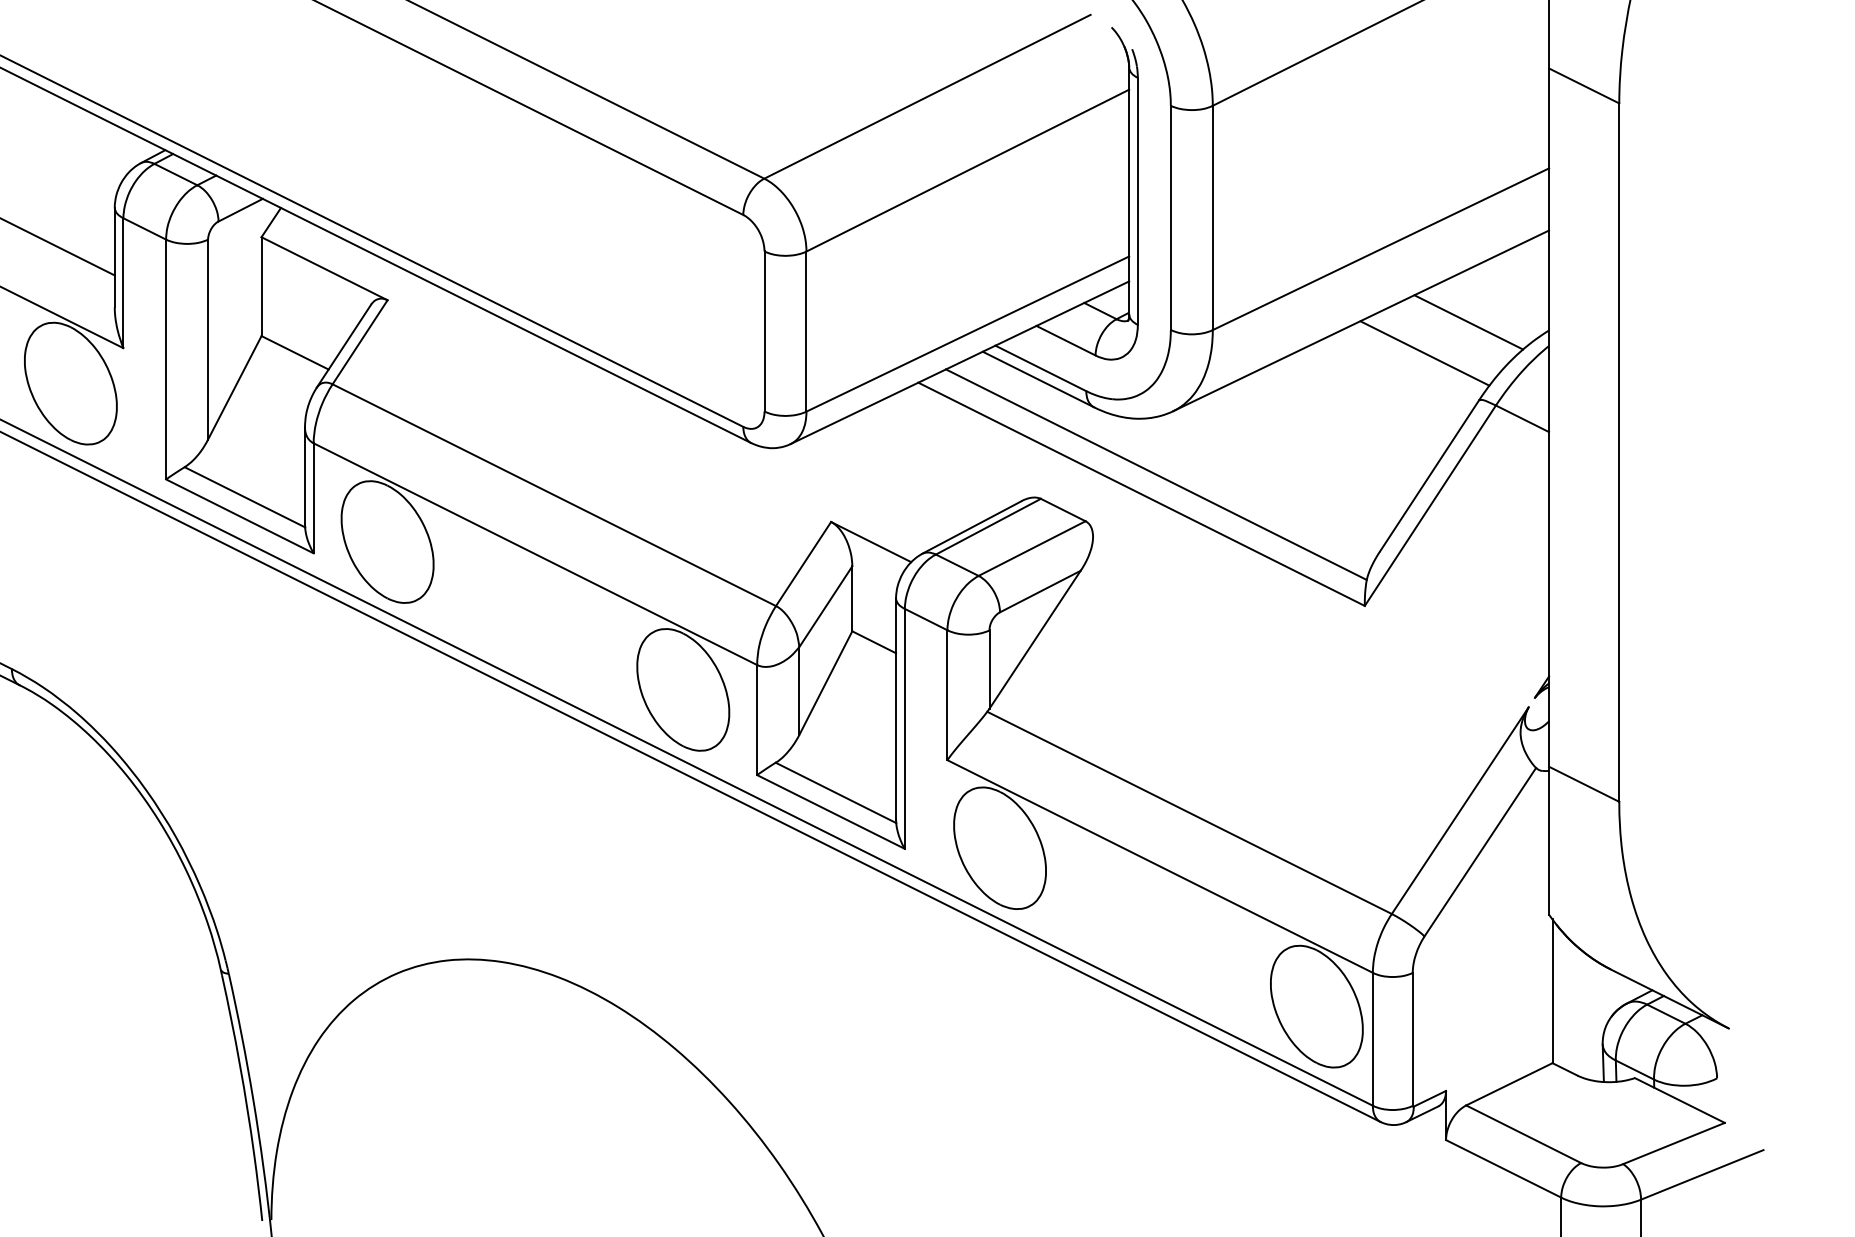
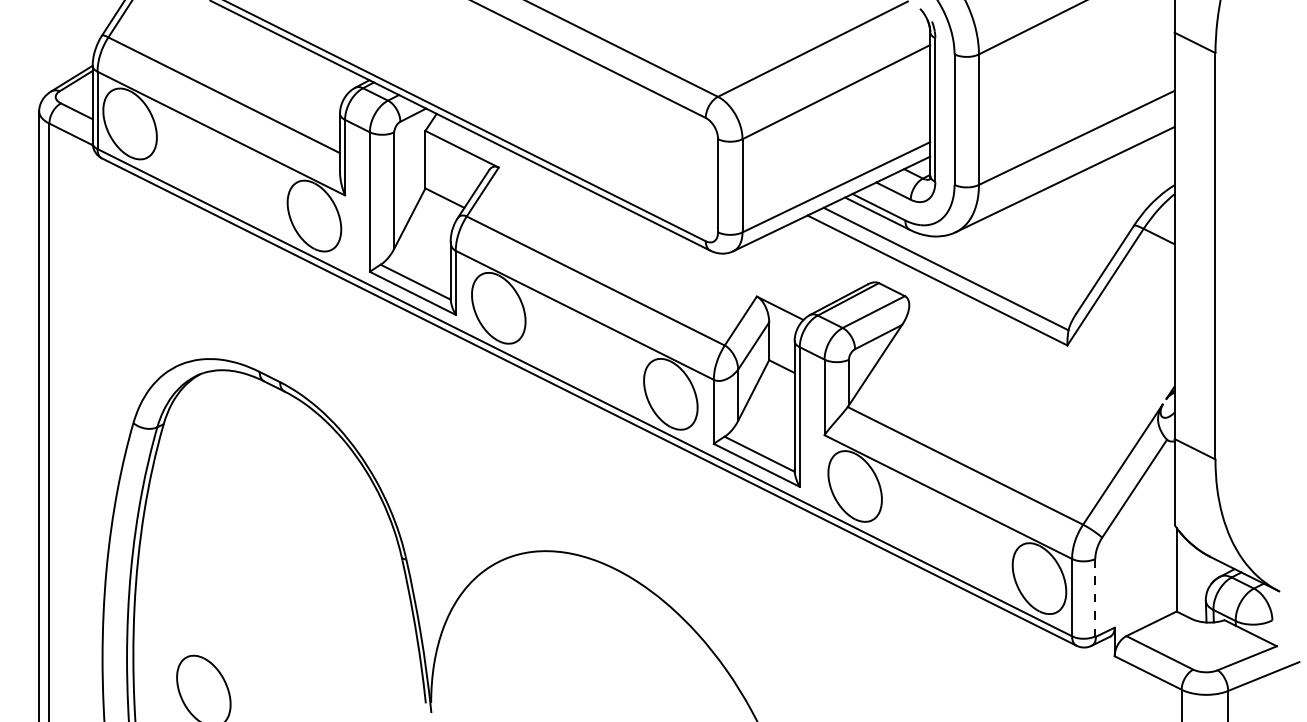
line: (1468, 322) -> (1127, 180), removed
line: (1423, 353) -> (1101, 198), removed
line: (1413, 1039) -> (1095, 597), solid -> dashed

